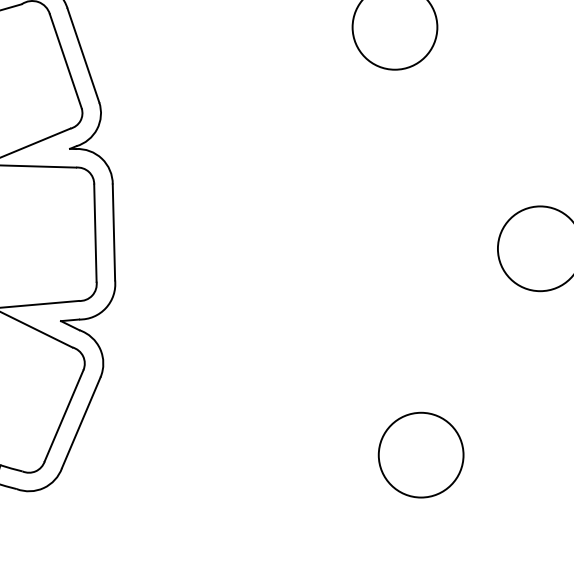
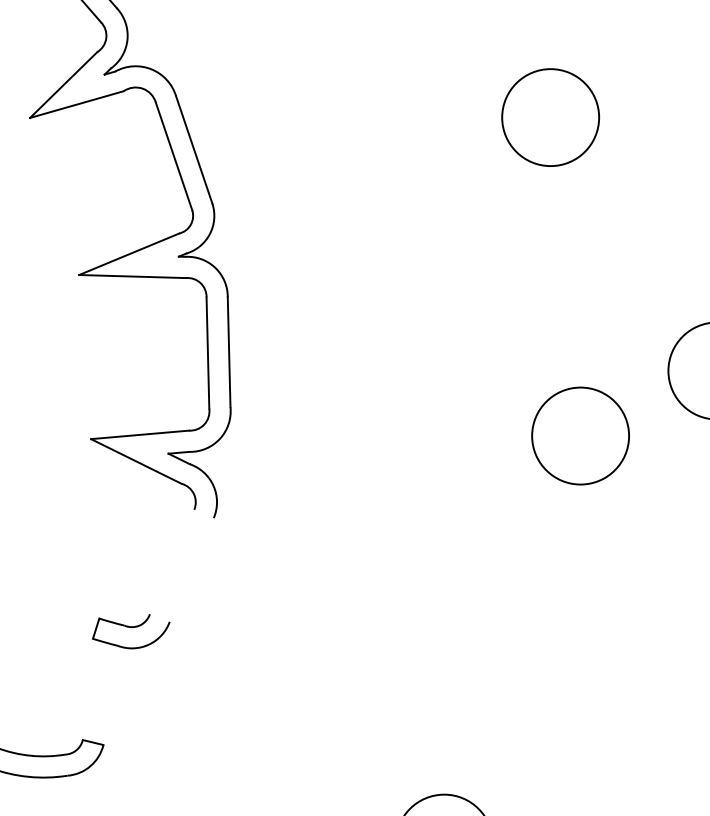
line: (63, 415) -> (171, 561), removed
line: (81, 422) -> (191, 569), removed
circle: (421, 454) -> (580, 435), moved

